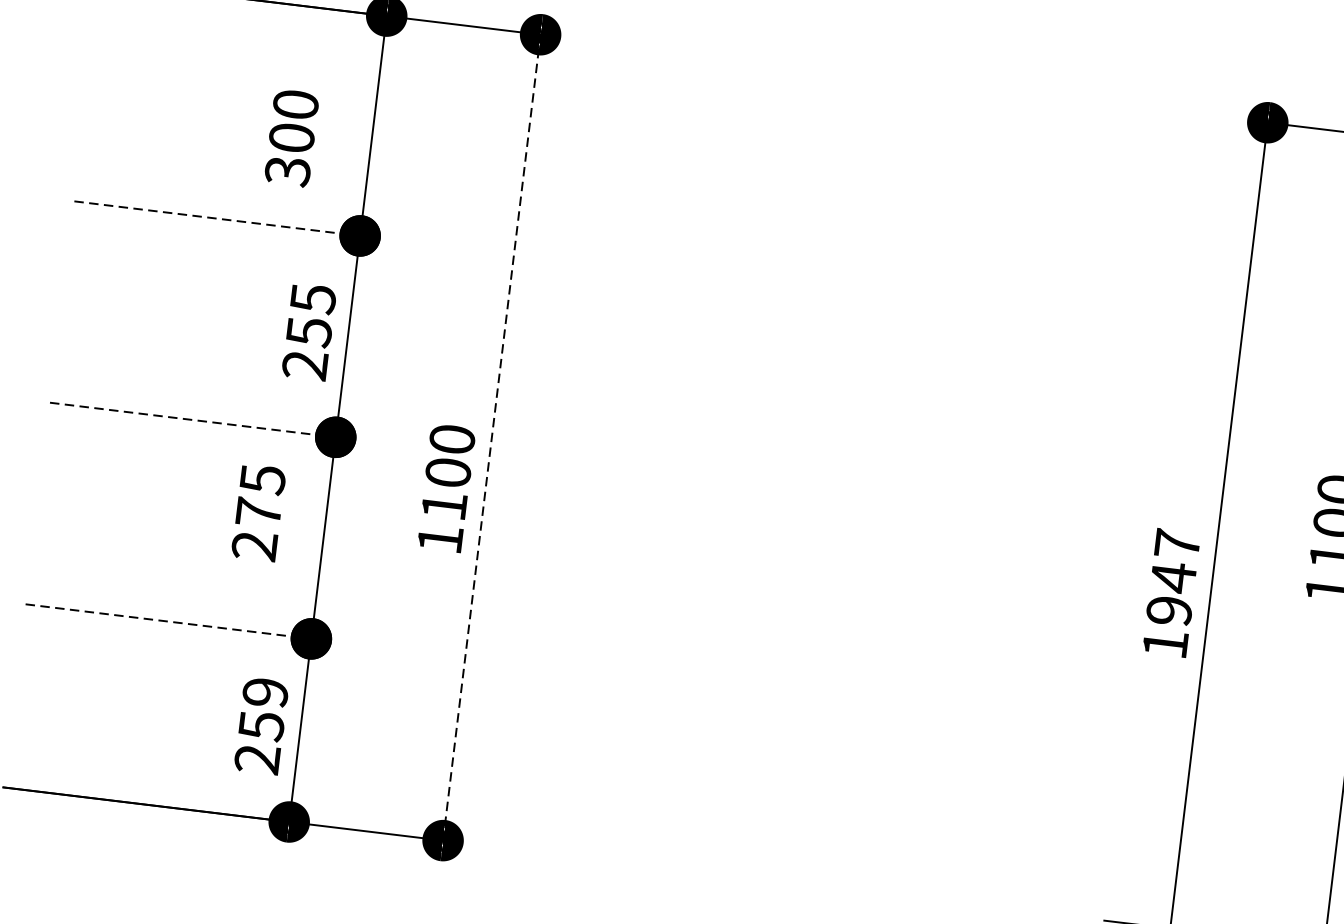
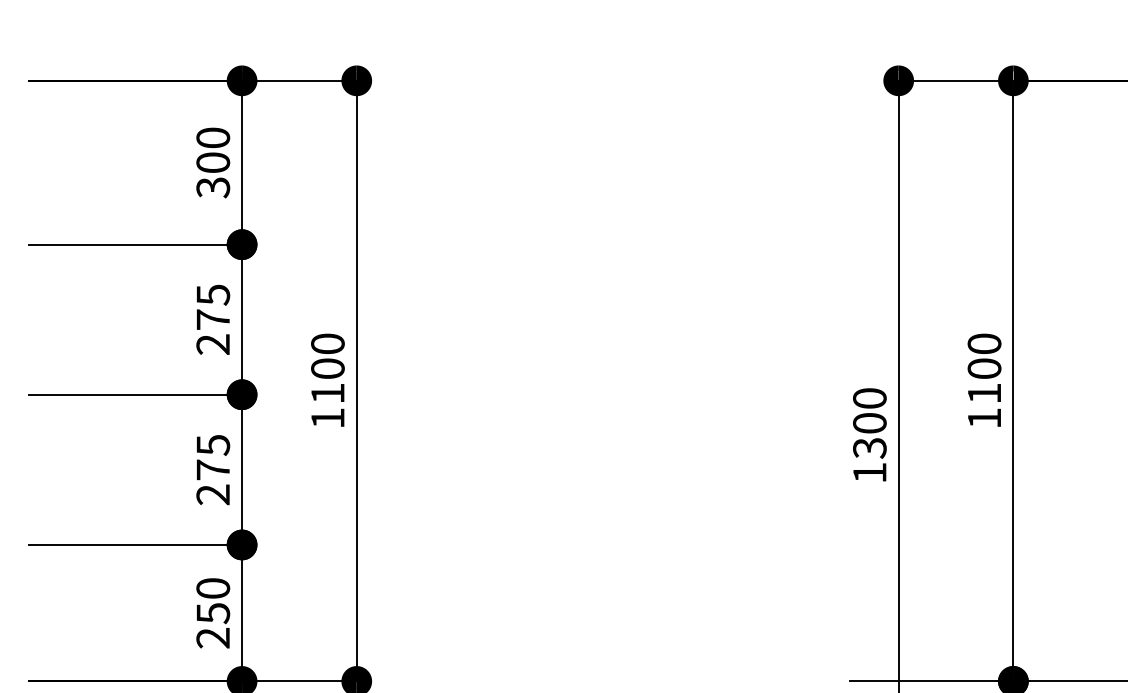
text: (292, 137) -> (213, 162), moved
line: (218, 218) -> (136, 244), dashed -> solid
text: (309, 331) -> (213, 319), 255 -> 275
line: (194, 419) -> (136, 394), dashed -> solid
line: (491, 436) -> (356, 380), dashed -> solid
text: (446, 487) -> (327, 379), moved
text: (259, 513) -> (213, 470), moved
text: (1172, 577) -> (869, 423), 1947 -> 1300
line: (169, 621) -> (136, 544), dashed -> solid
text: (265, 692) -> (213, 588), 259 -> 250

